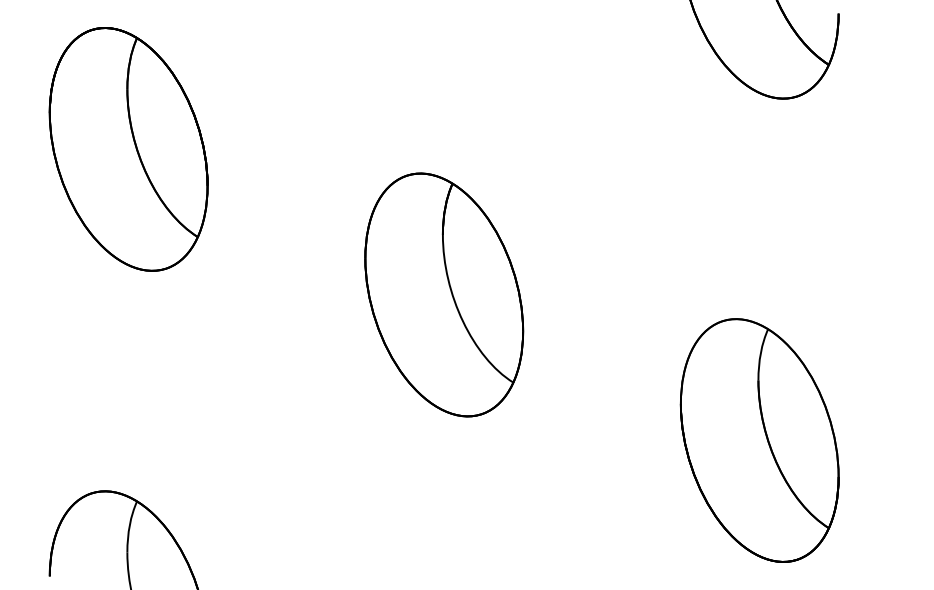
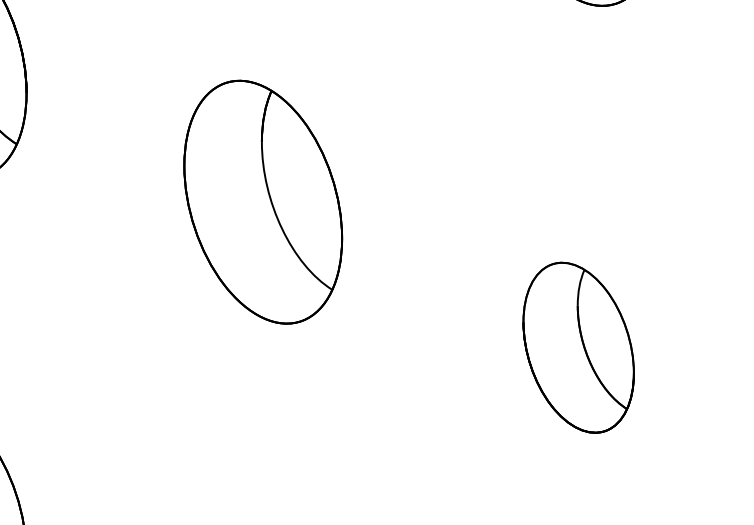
part: (759, 440) -> (578, 347), size x0.7

